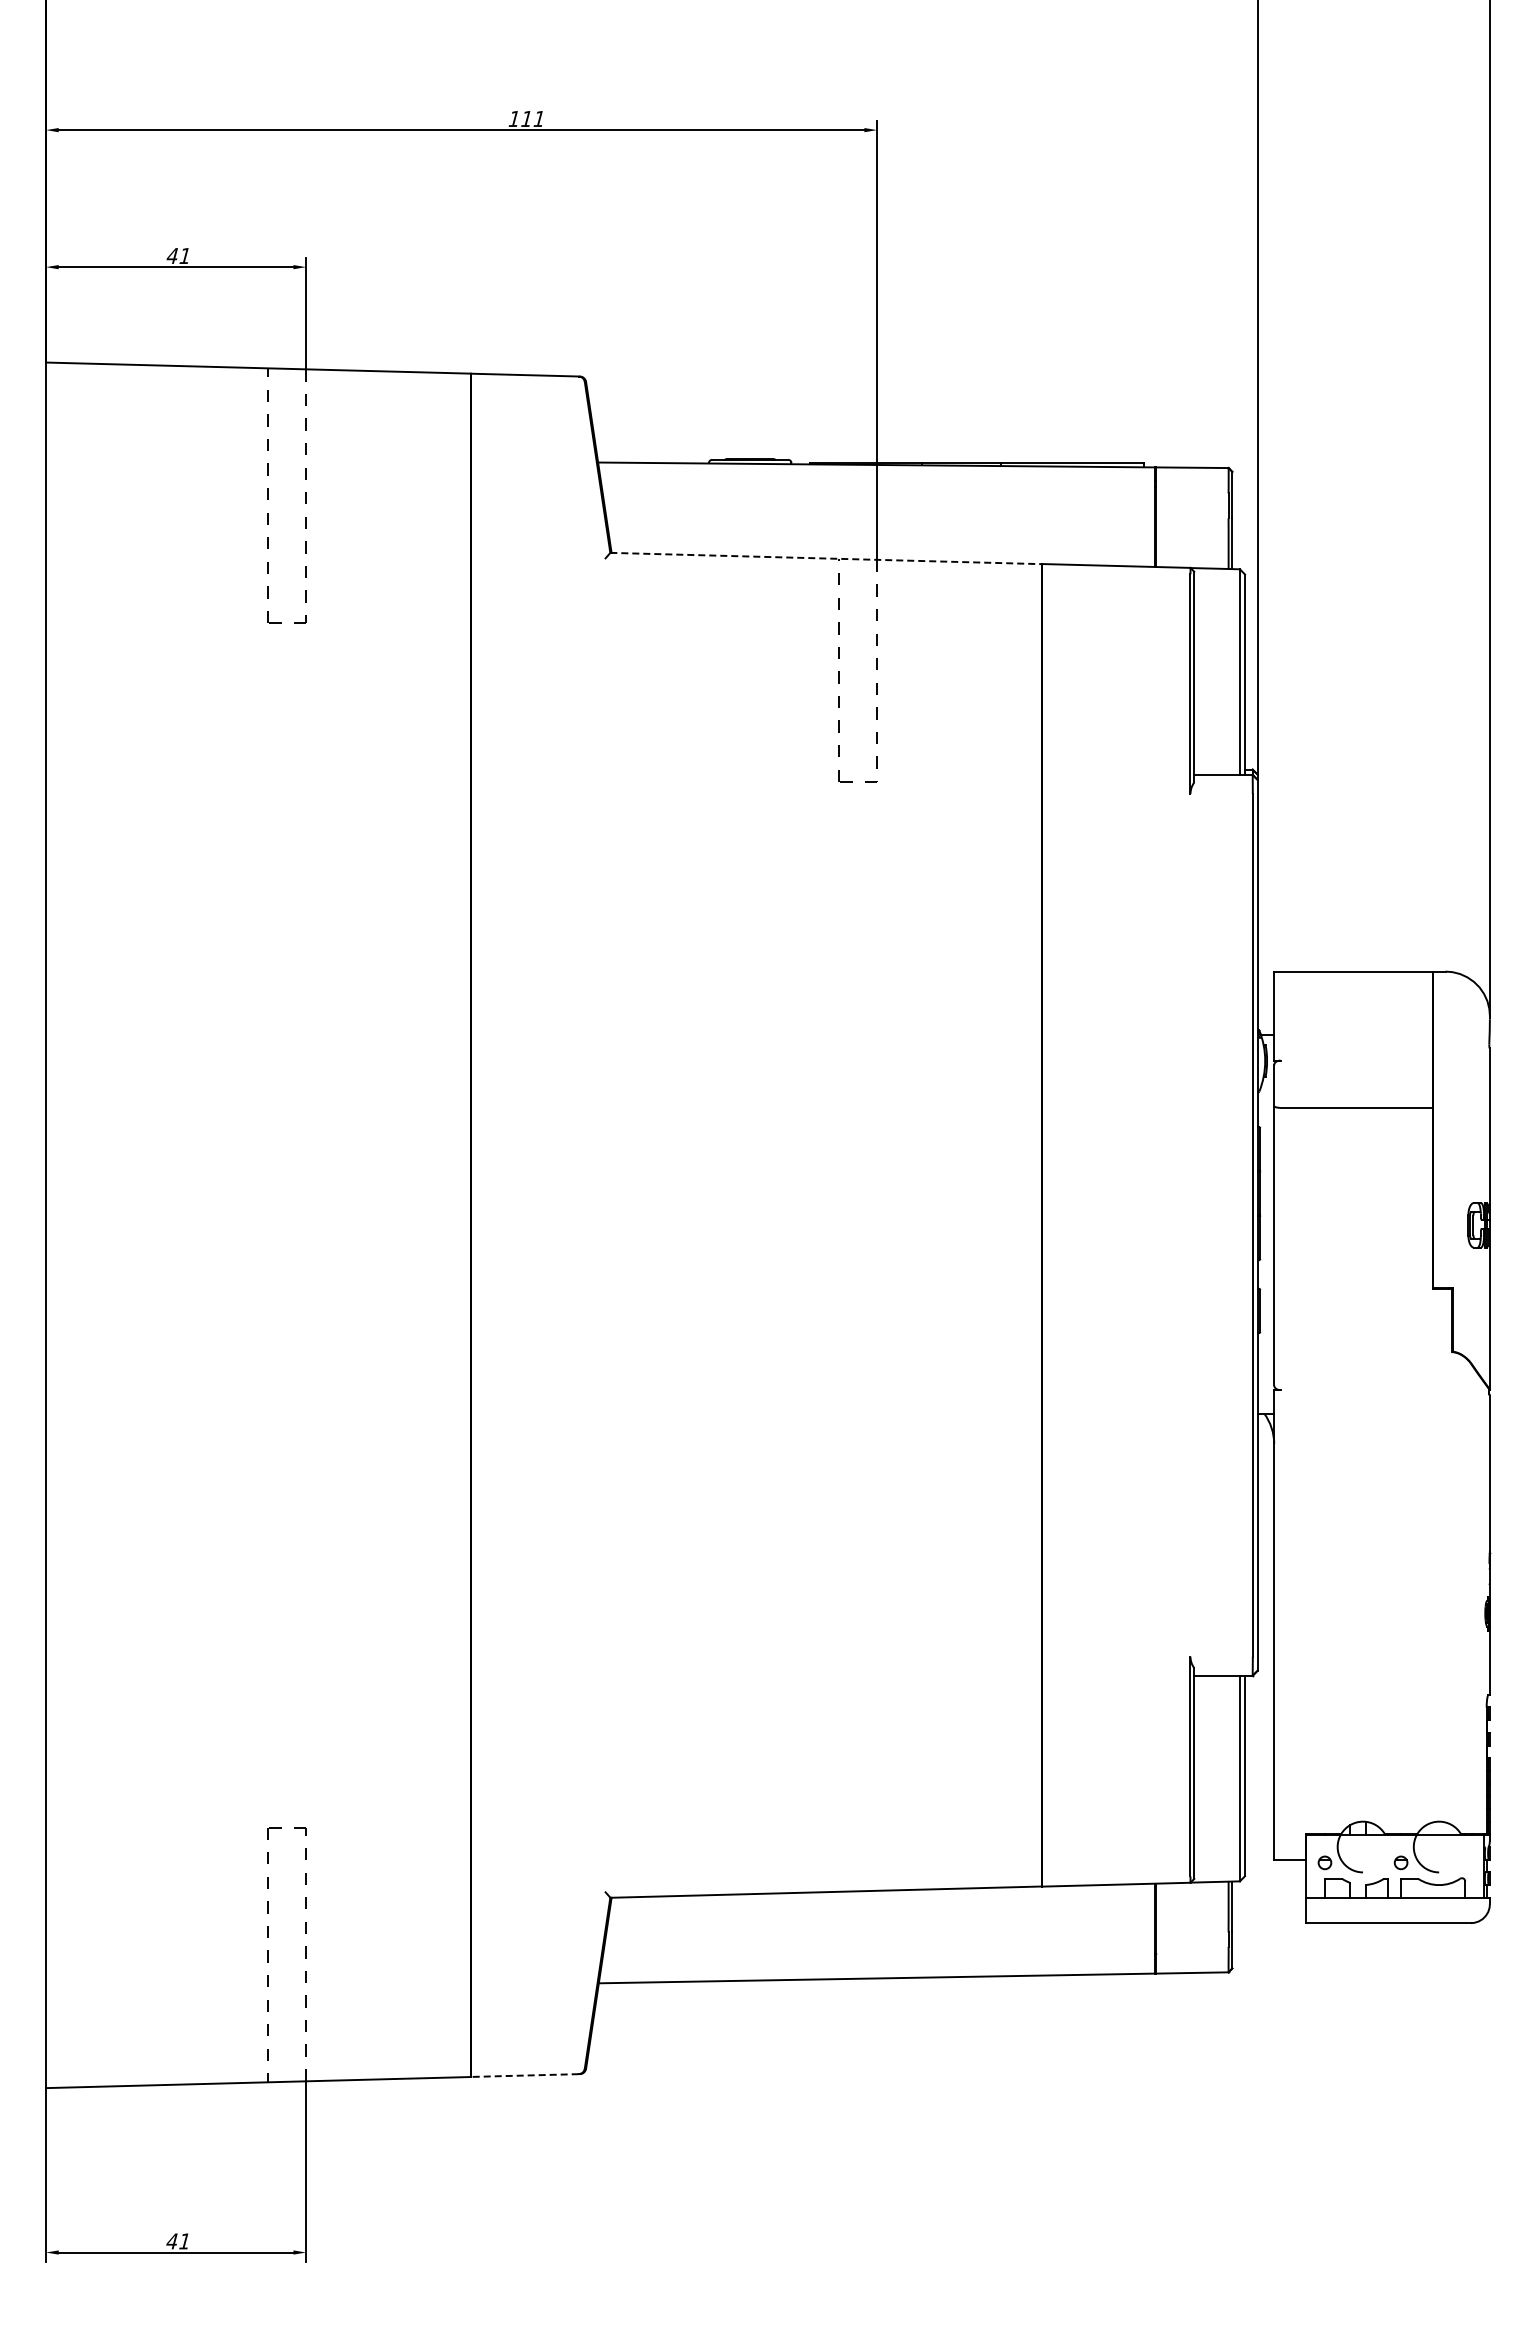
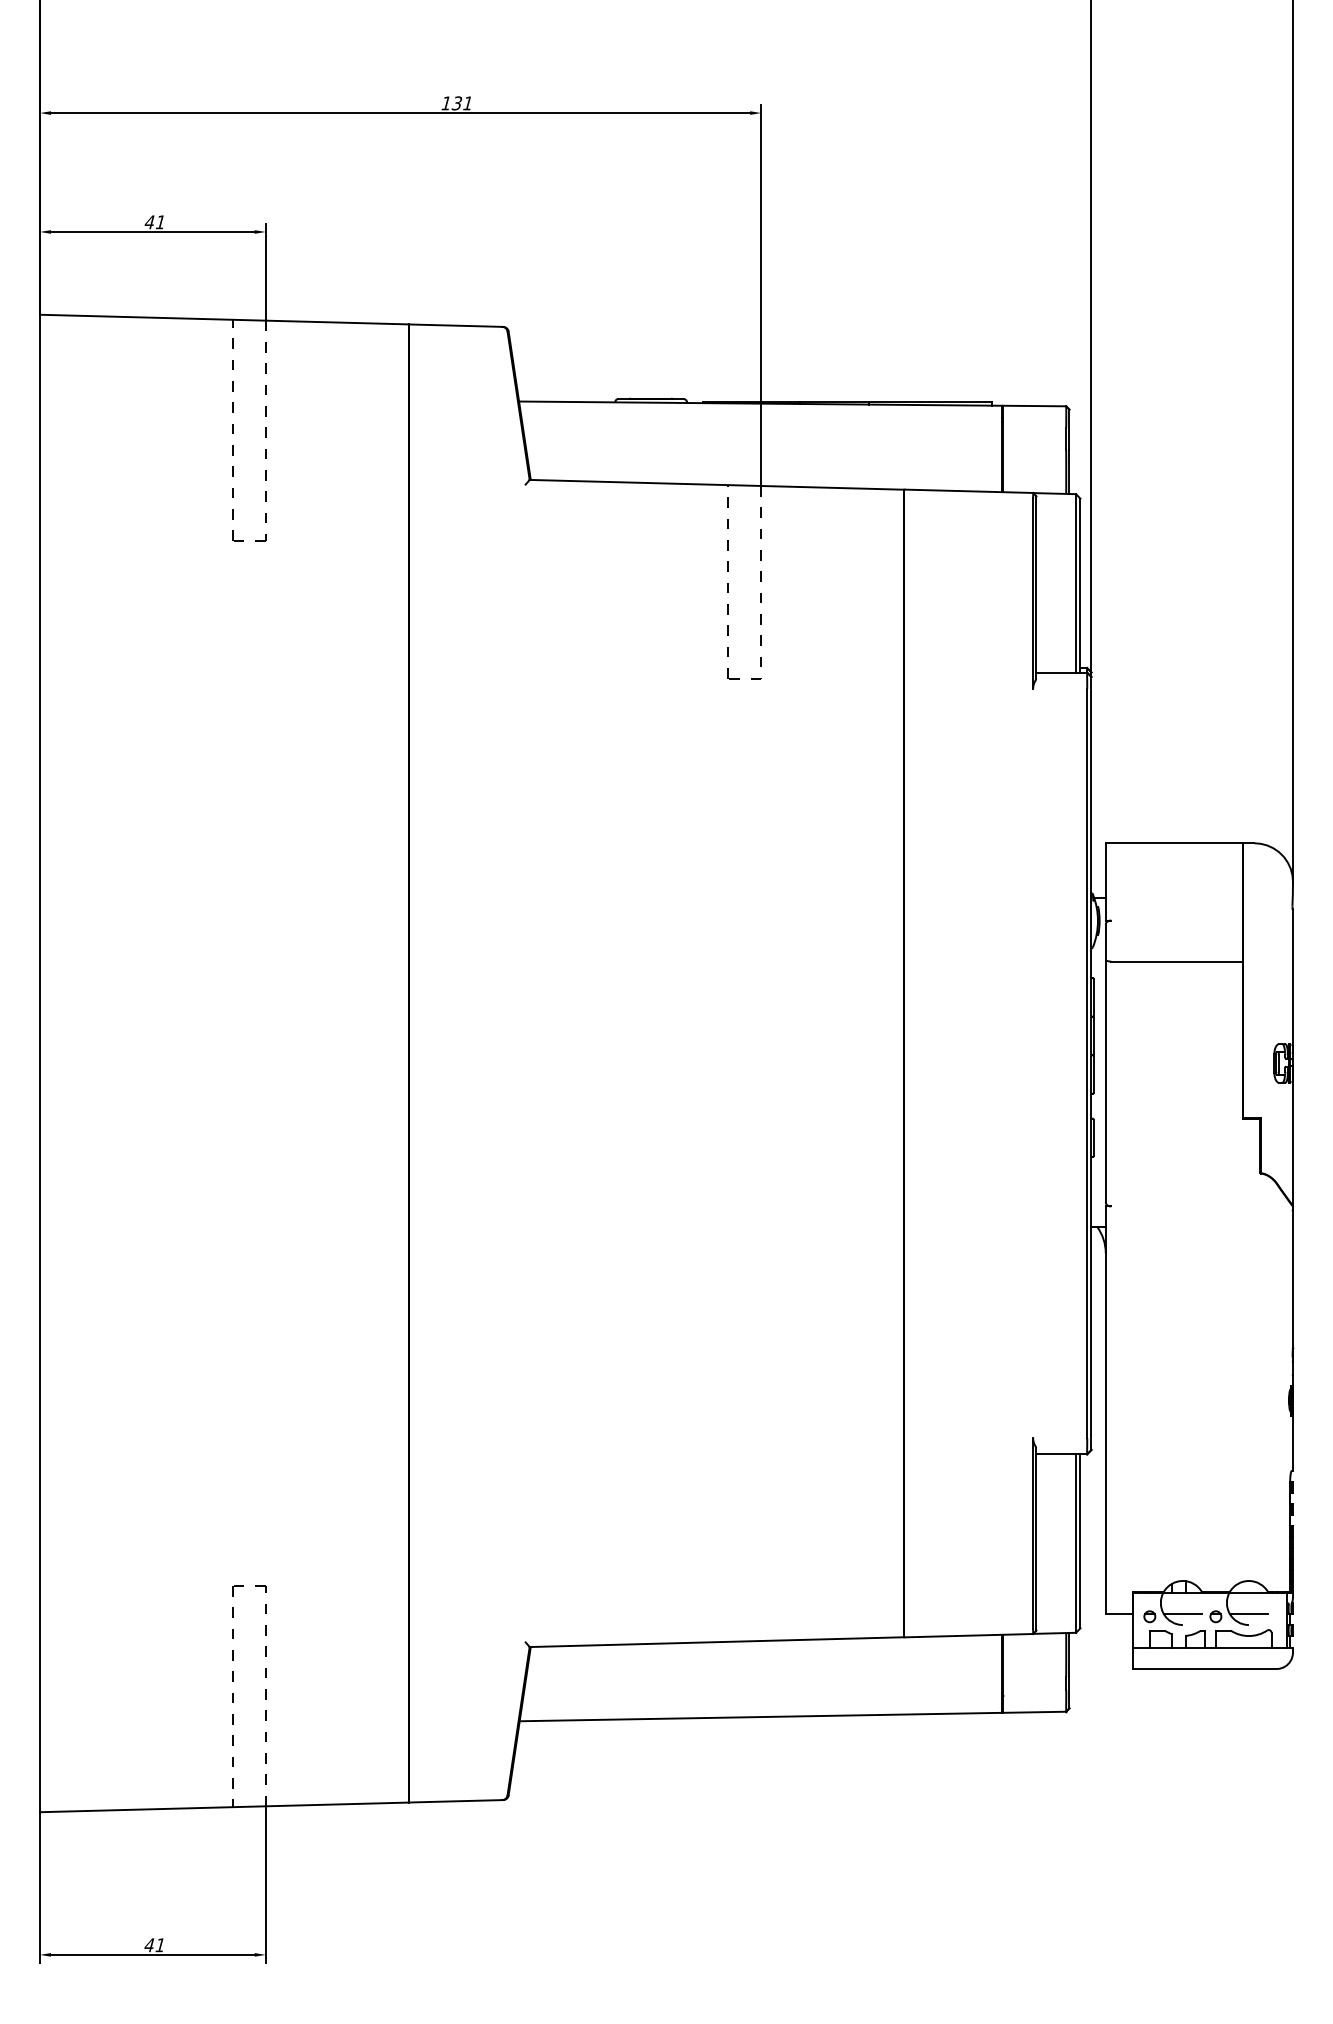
text: (526, 118) -> (456, 102), 111 -> 131
line: (826, 558) -> (717, 484), dashed -> solid
line: (1362, 1859) -> (1182, 1613), added
line: (1438, 1859) -> (1248, 1613), added
line: (524, 2075) -> (455, 1801), dashed -> solid

